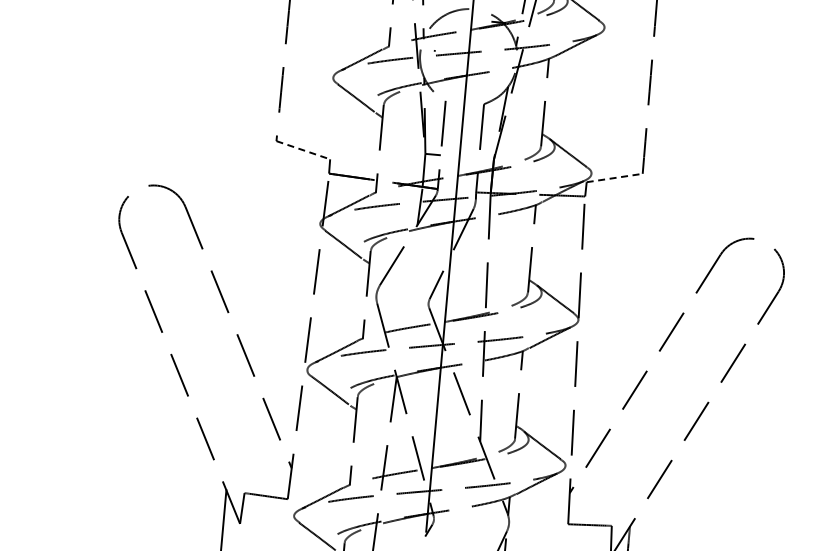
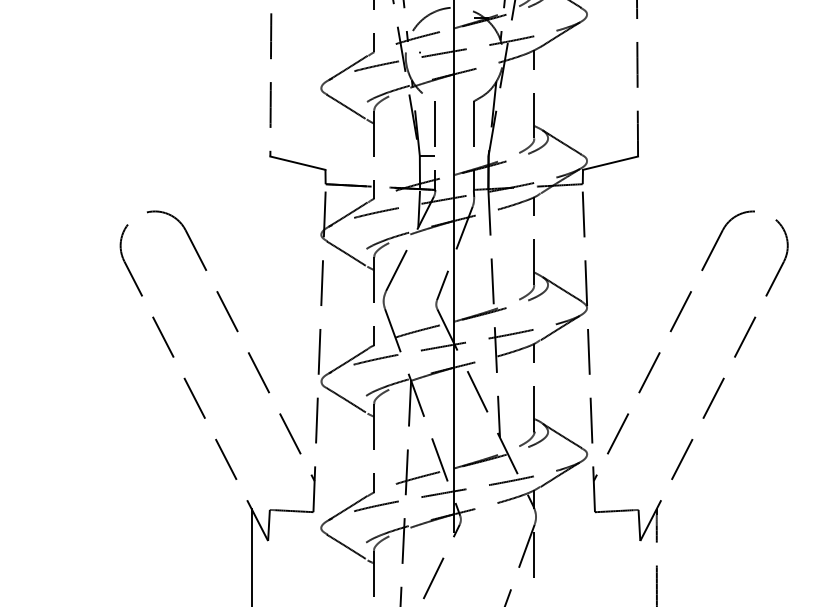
line: (303, 150) -> (298, 163), dashed -> solid
line: (615, 178) -> (611, 163), dashed -> solid

